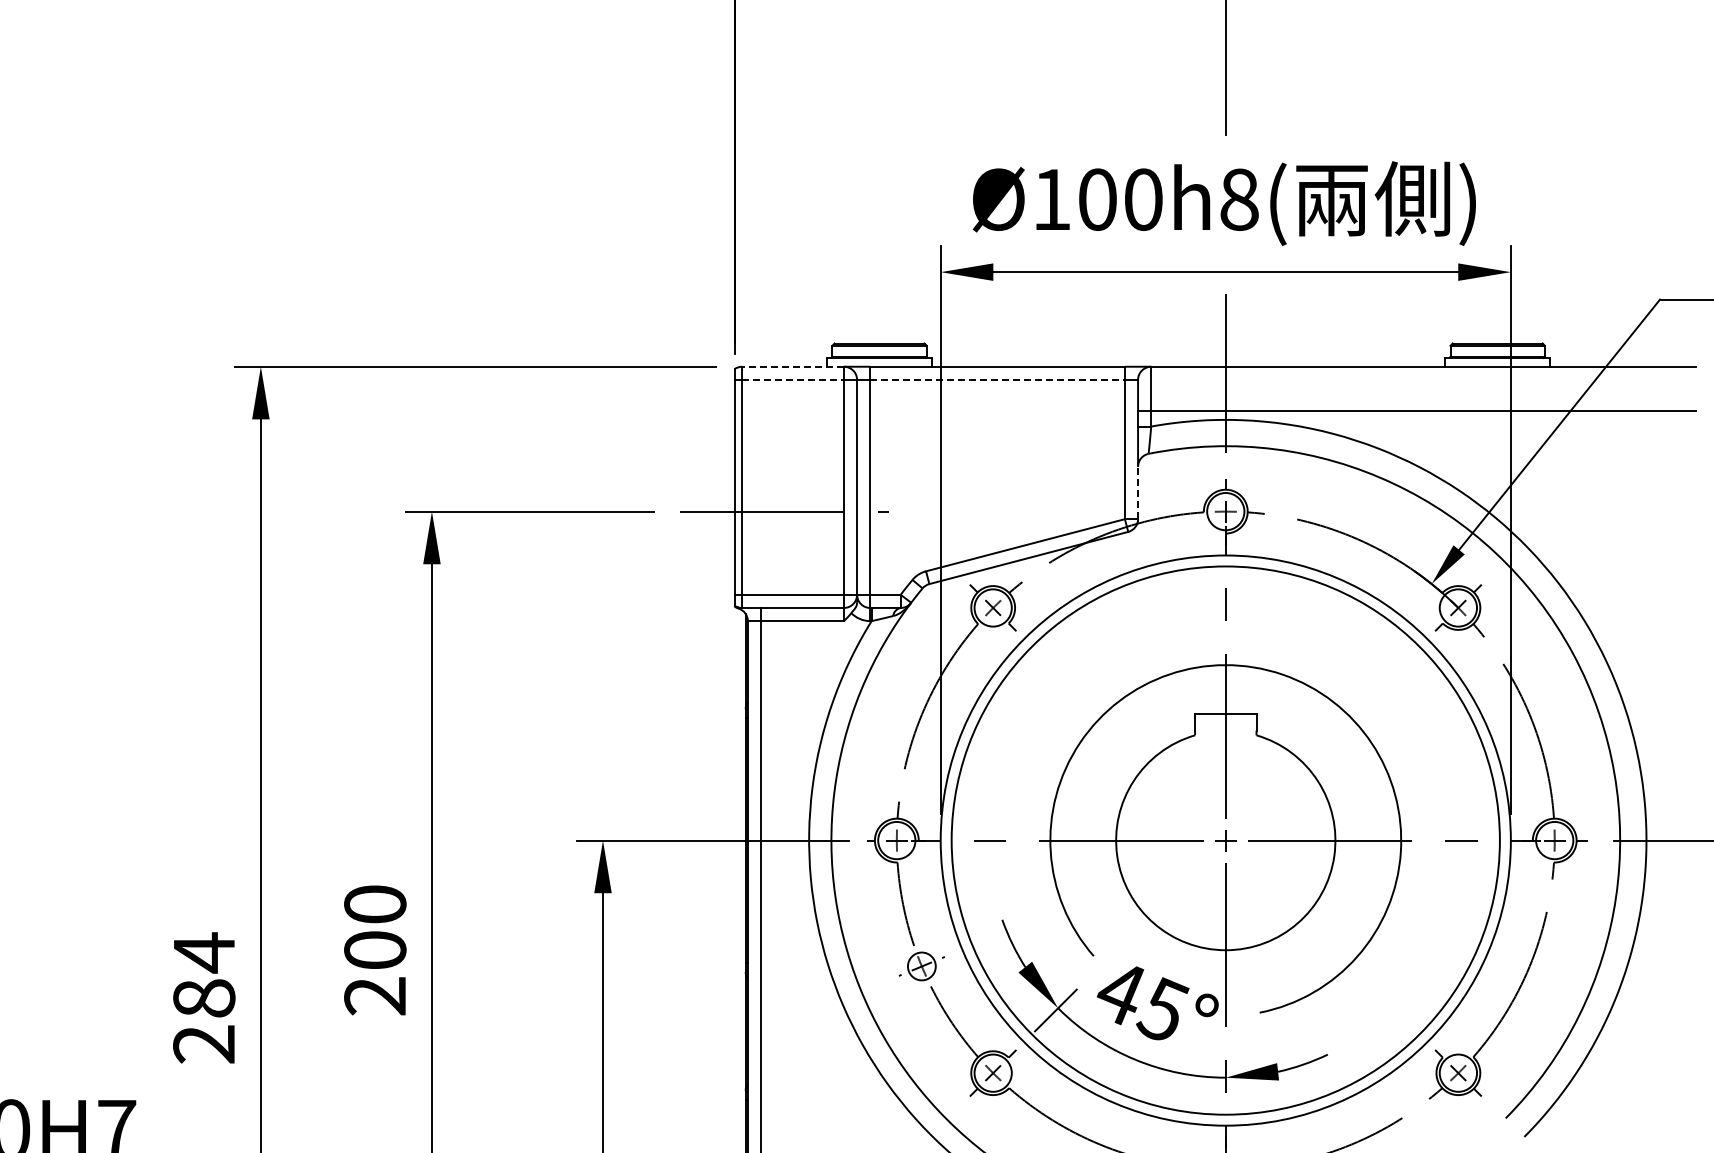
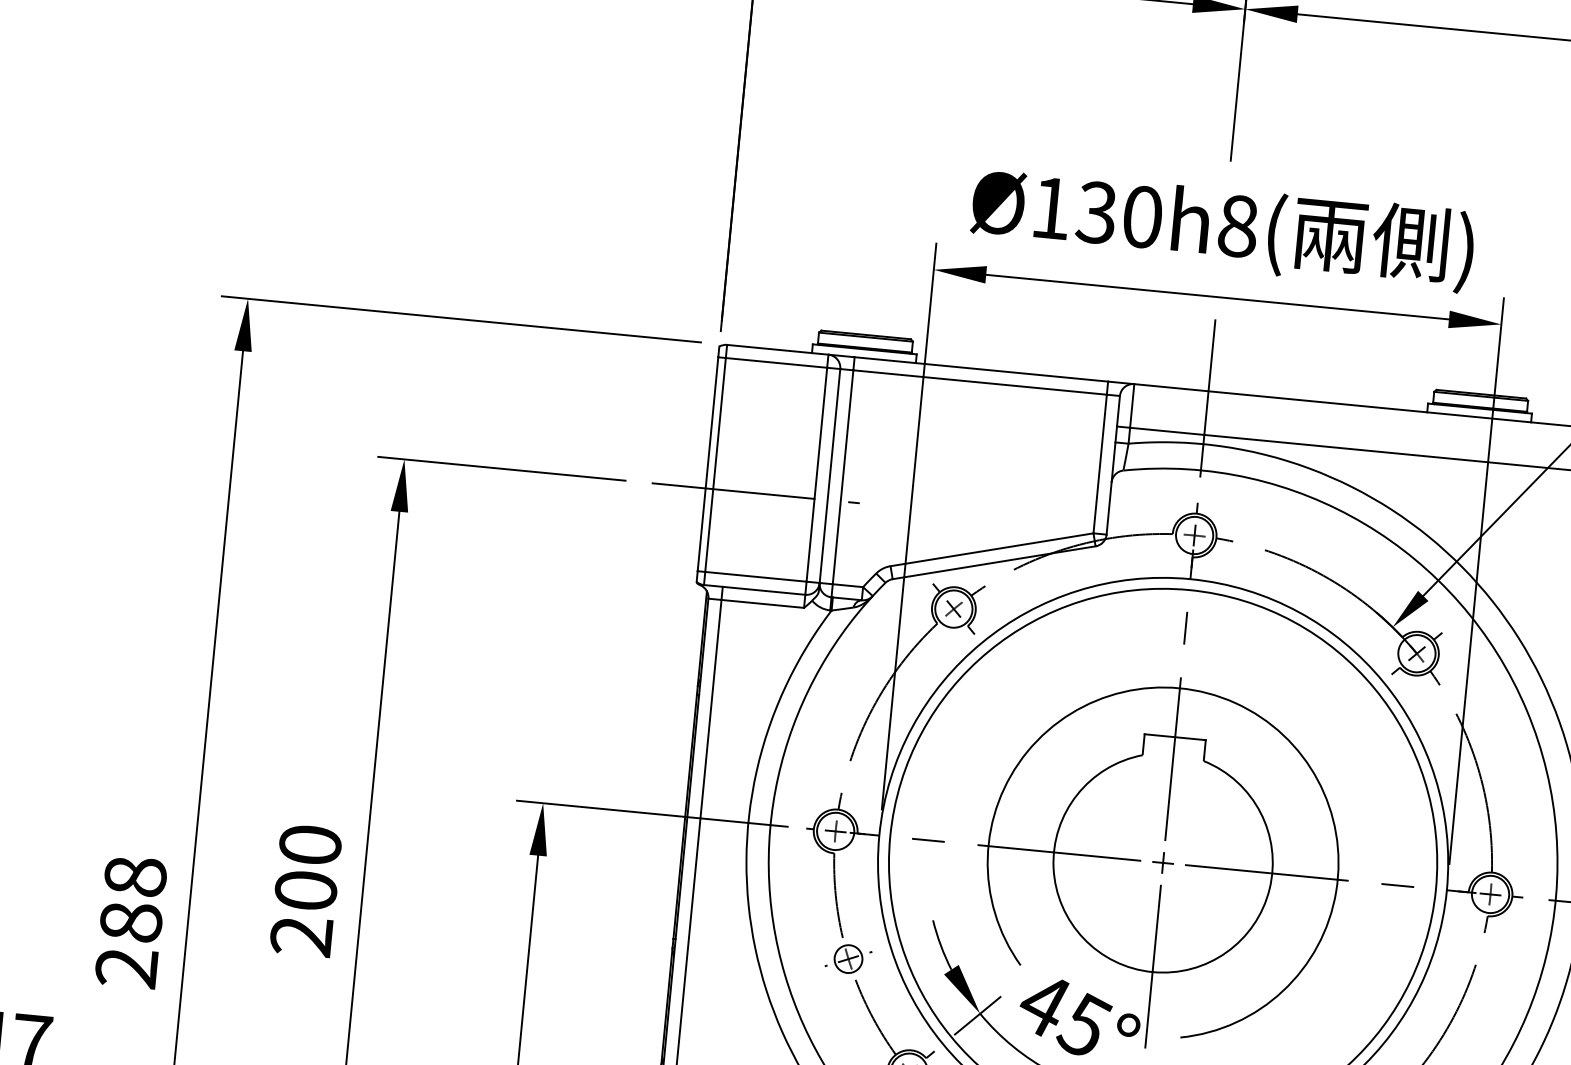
text: (1096, 199) -> (1095, 212), Ø100h8( -> Ø130h8(
line: (793, 366) -> (778, 349), dashed -> solid
line: (793, 379) -> (777, 362), dashed -> solid
line: (998, 379) -> (981, 382), dashed -> solid
line: (1138, 492) -> (1109, 508), dashed -> solid
text: (204, 952) -> (135, 876), 284 -> 288

